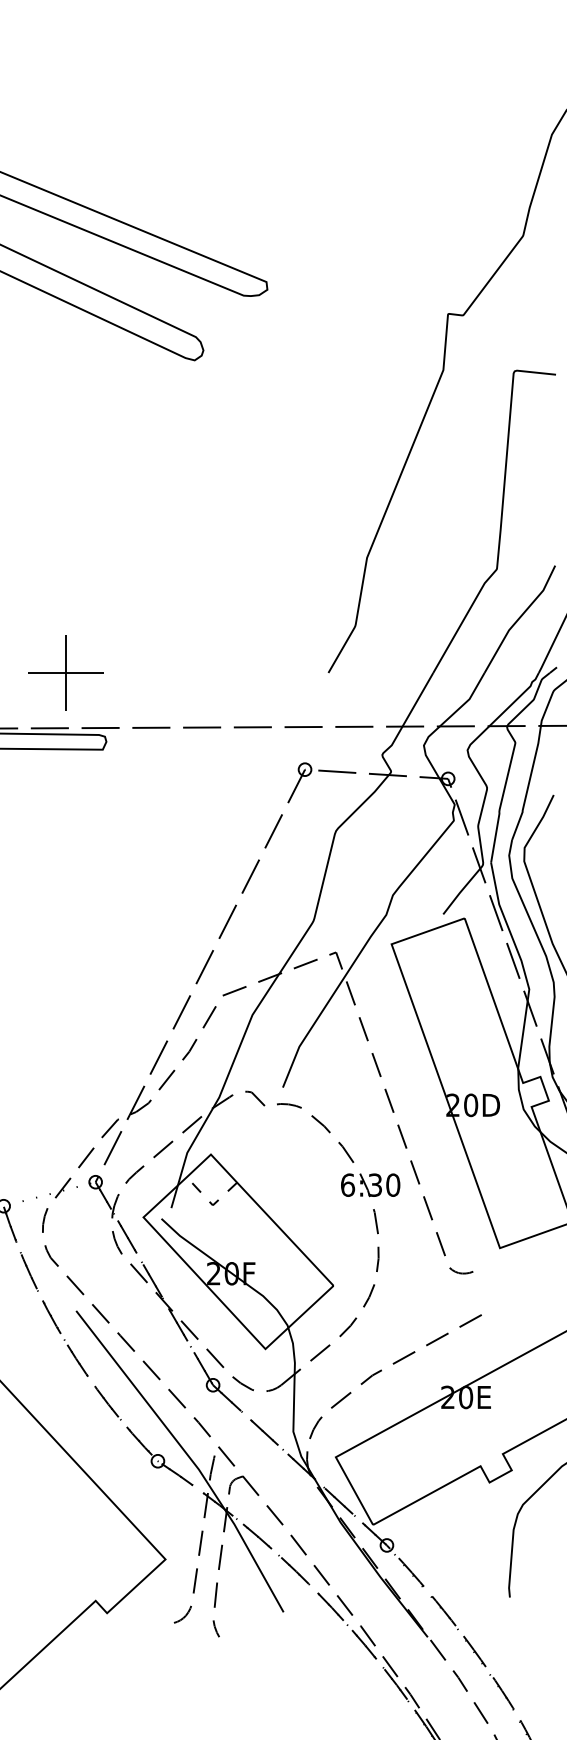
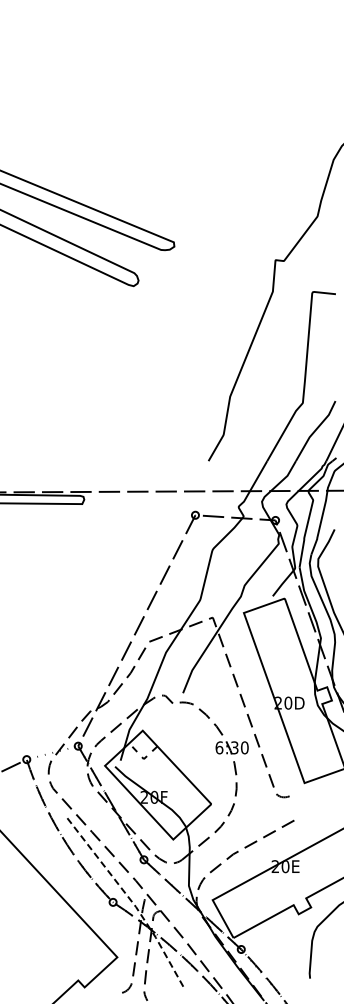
part: (65, 671) -> (61, 460), removed
line: (190, 1457) -> (131, 900), solid -> dashed

